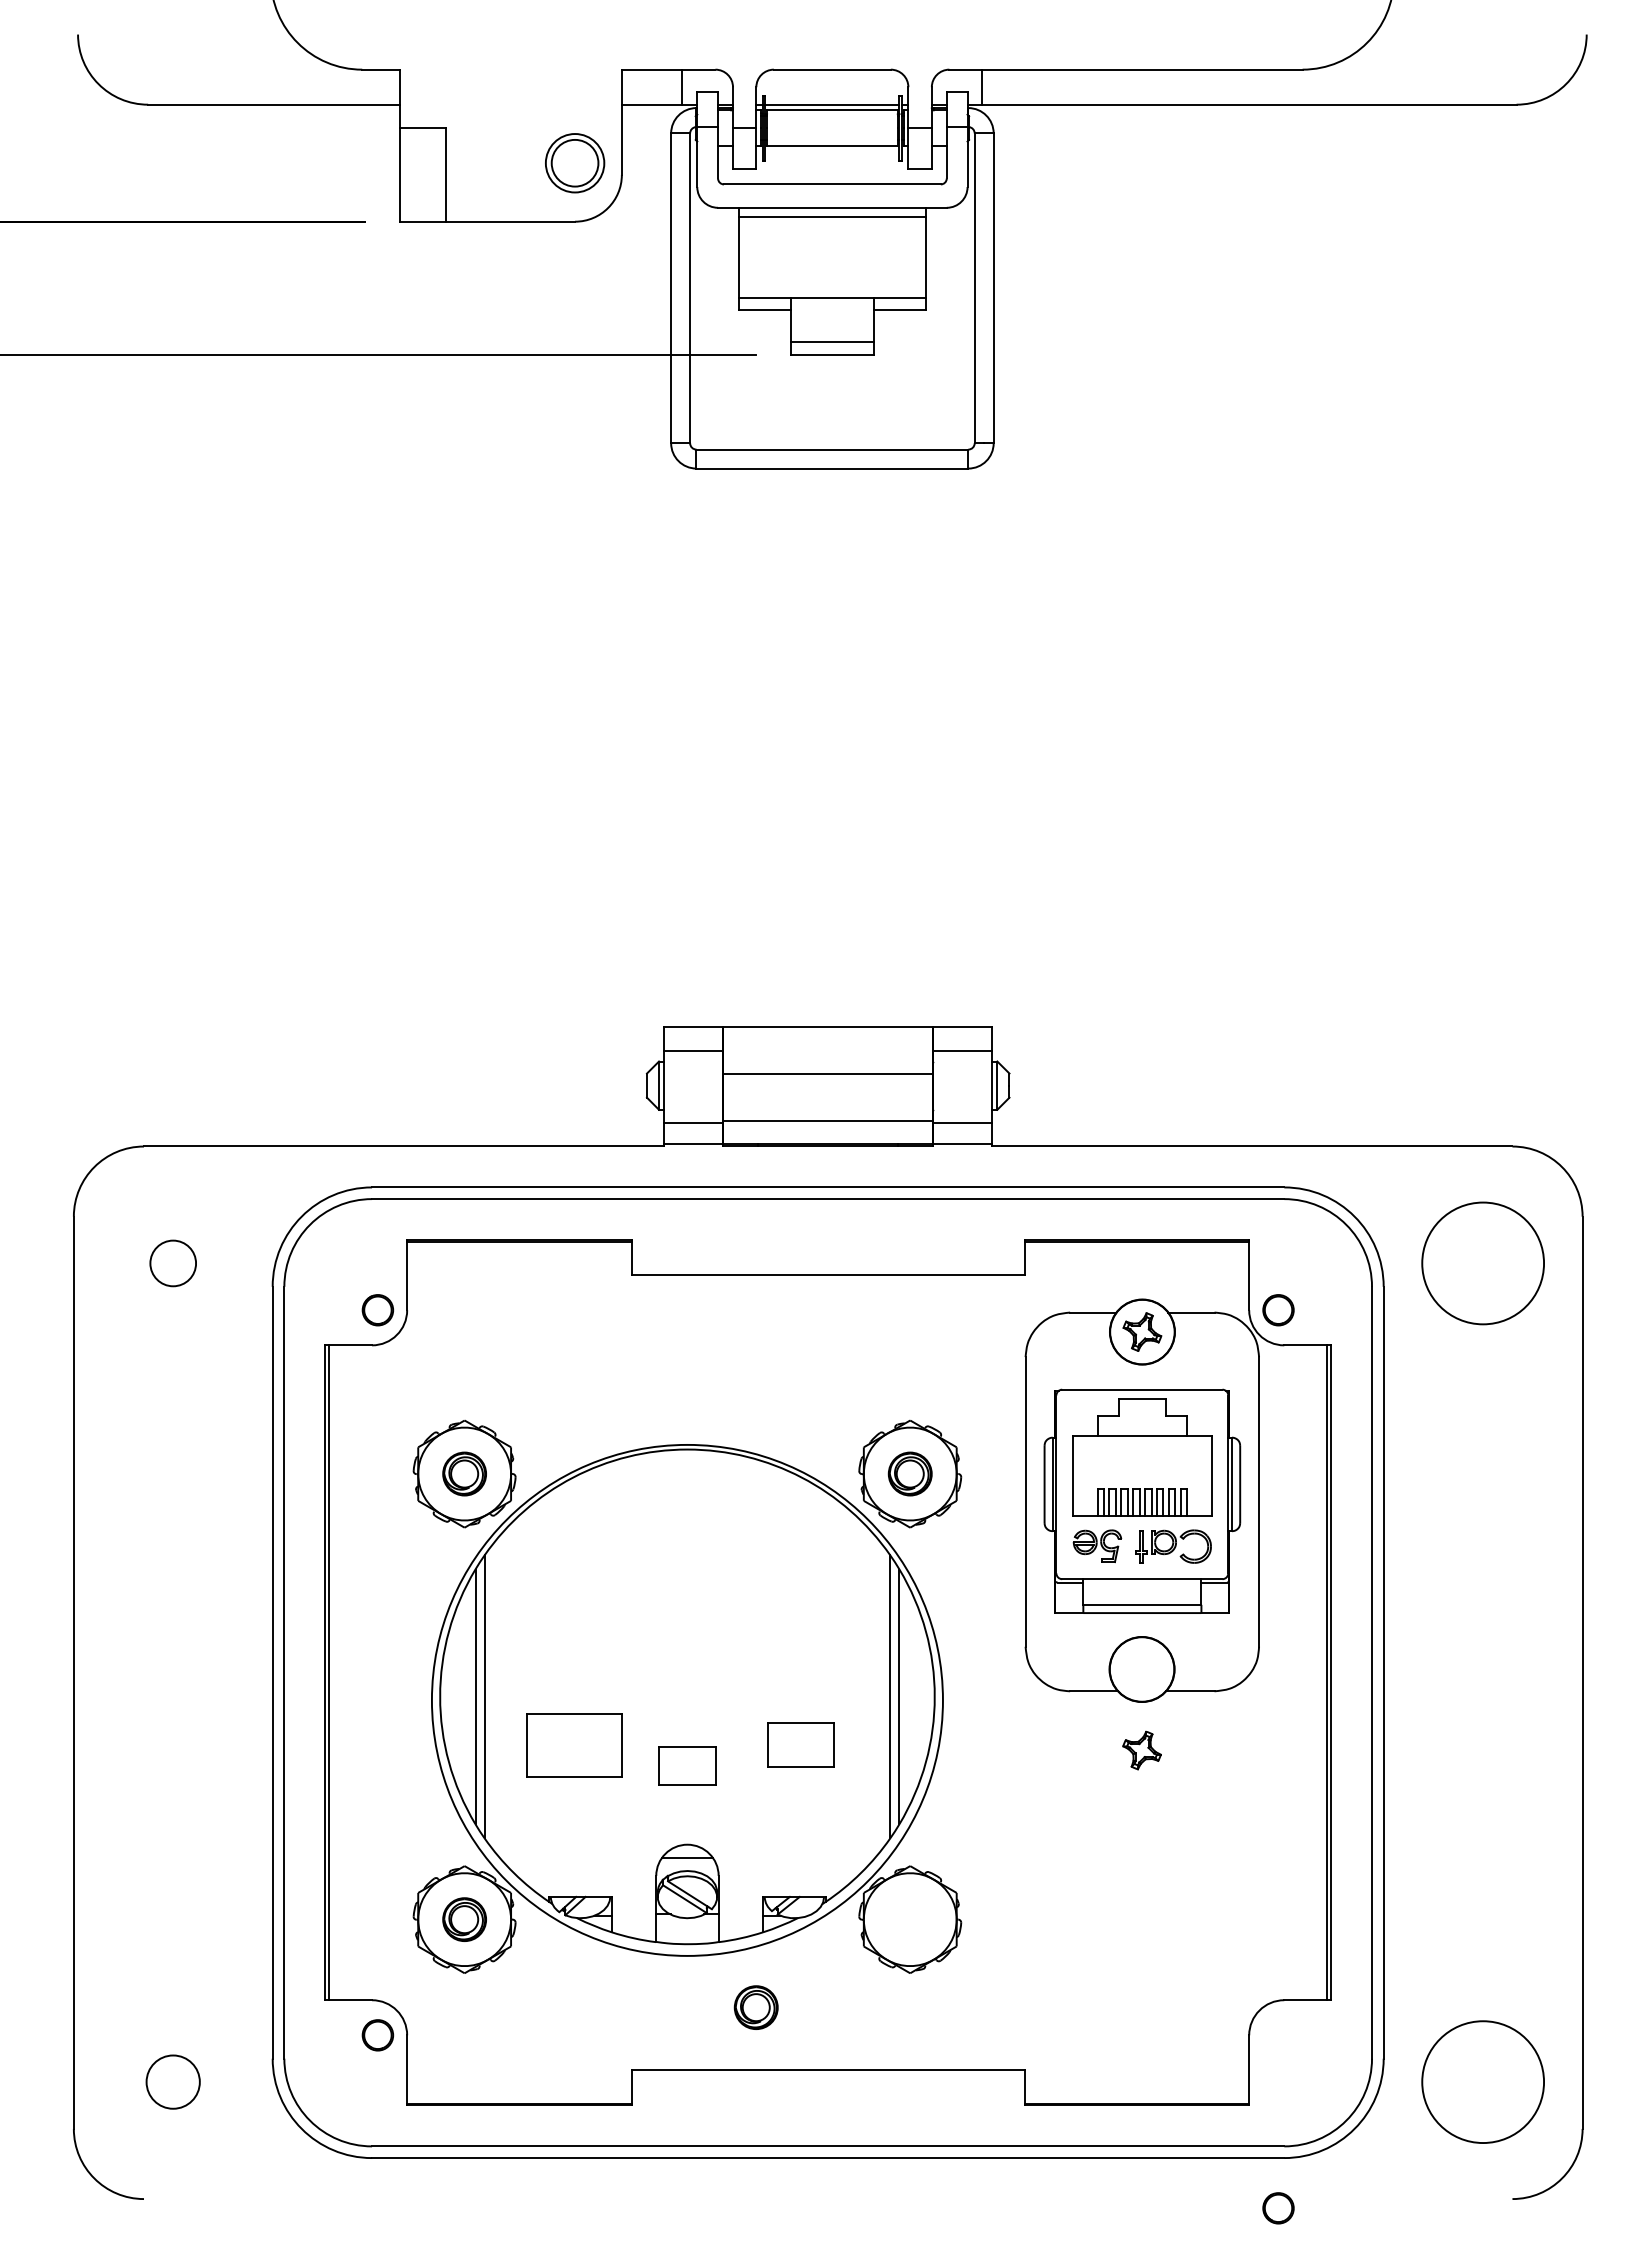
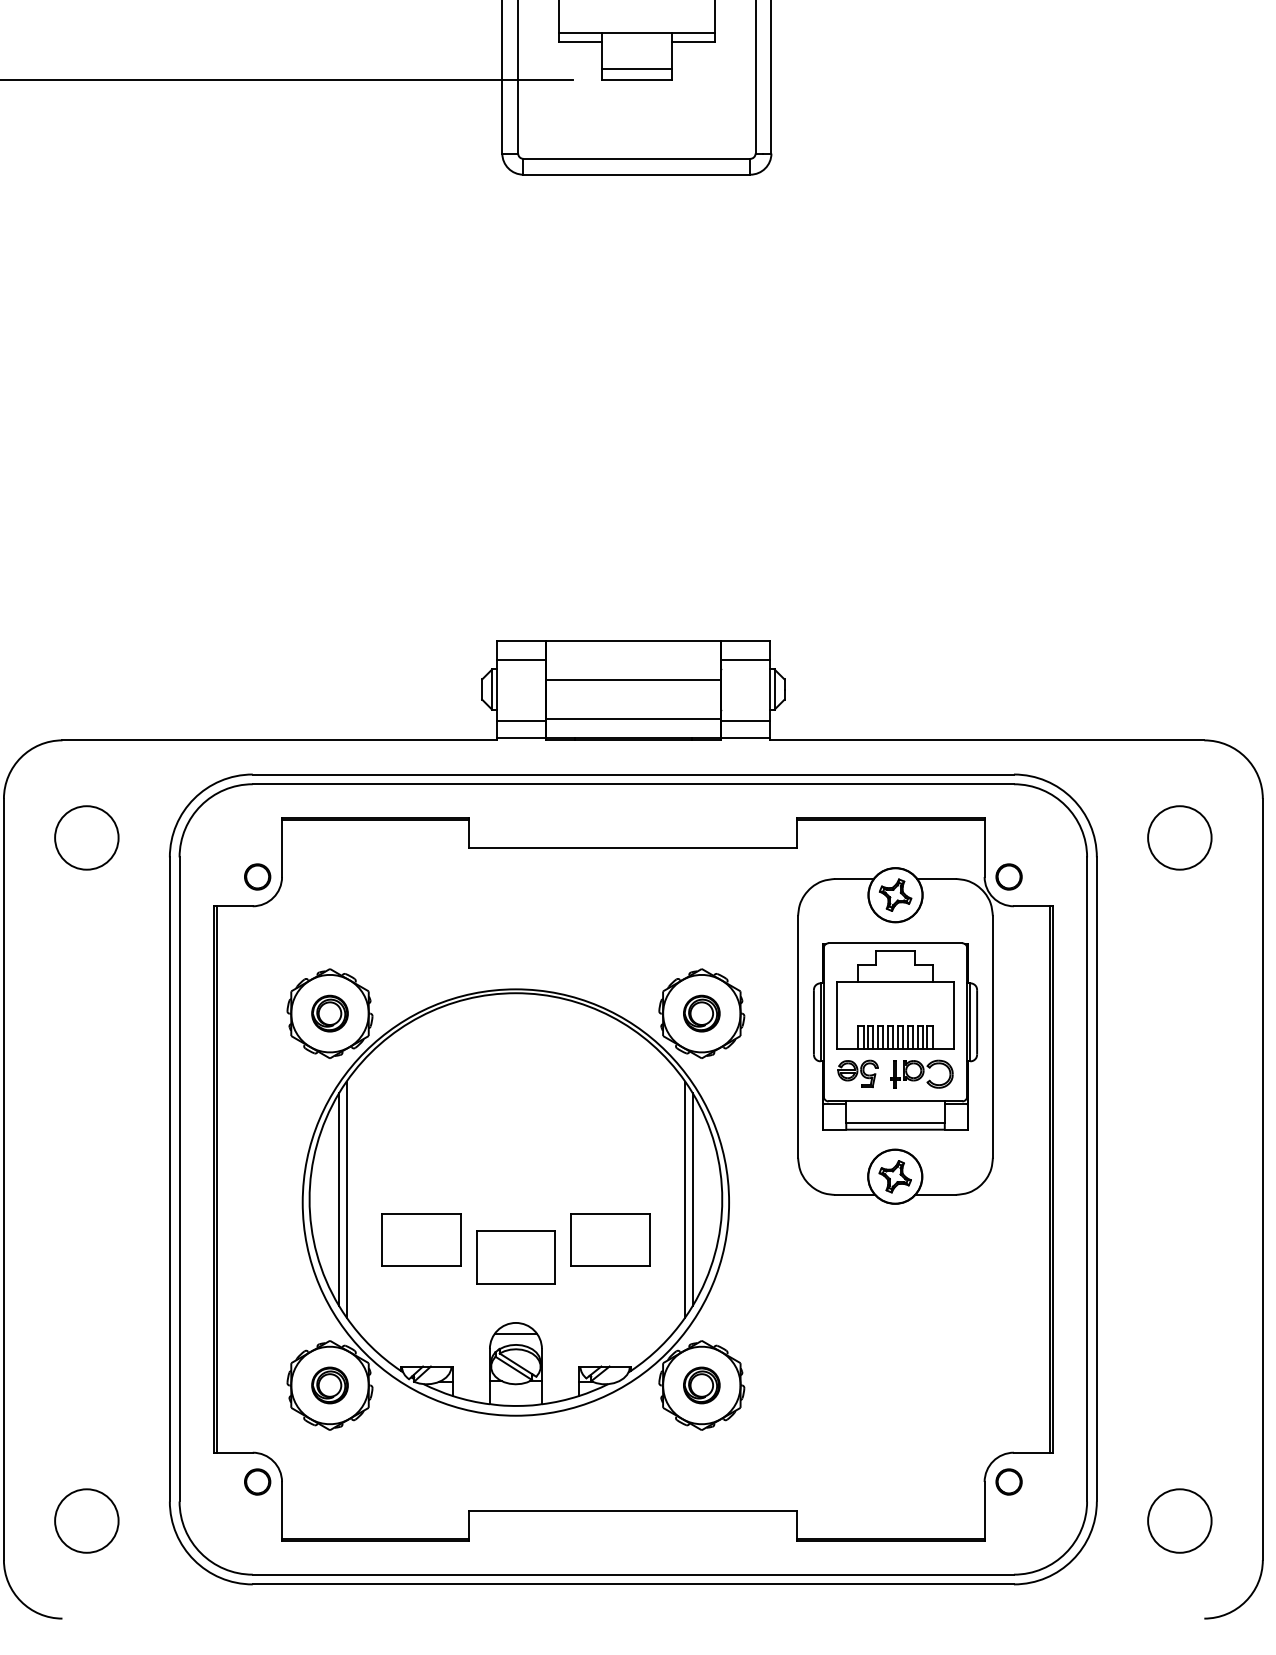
circle: (173, 1263) -> (87, 837), size x1.67
circle: (1483, 1263) -> (1180, 837), size x0.62
part: (800, 1745) -> (610, 1240), size x1.43
part: (1141, 1750) -> (894, 1176), moved
part: (687, 1766) -> (515, 1257), size x1.67
part: (755, 2007) -> (701, 1385), moved
circle: (173, 2082) -> (87, 1521), size x1.43
circle: (1483, 2082) -> (1180, 1521), size x0.62
circle: (1278, 2208) -> (1009, 1482), moved

